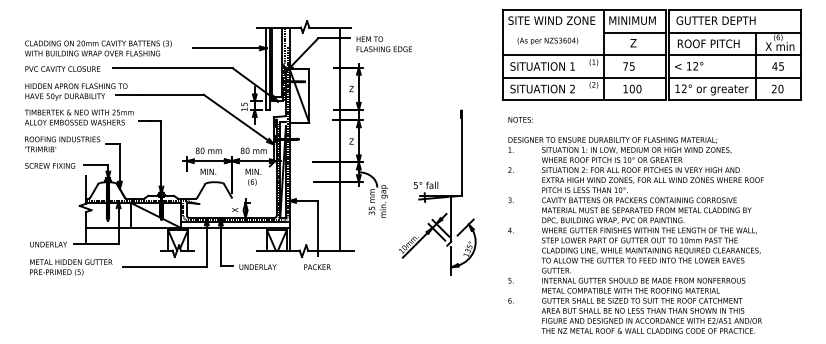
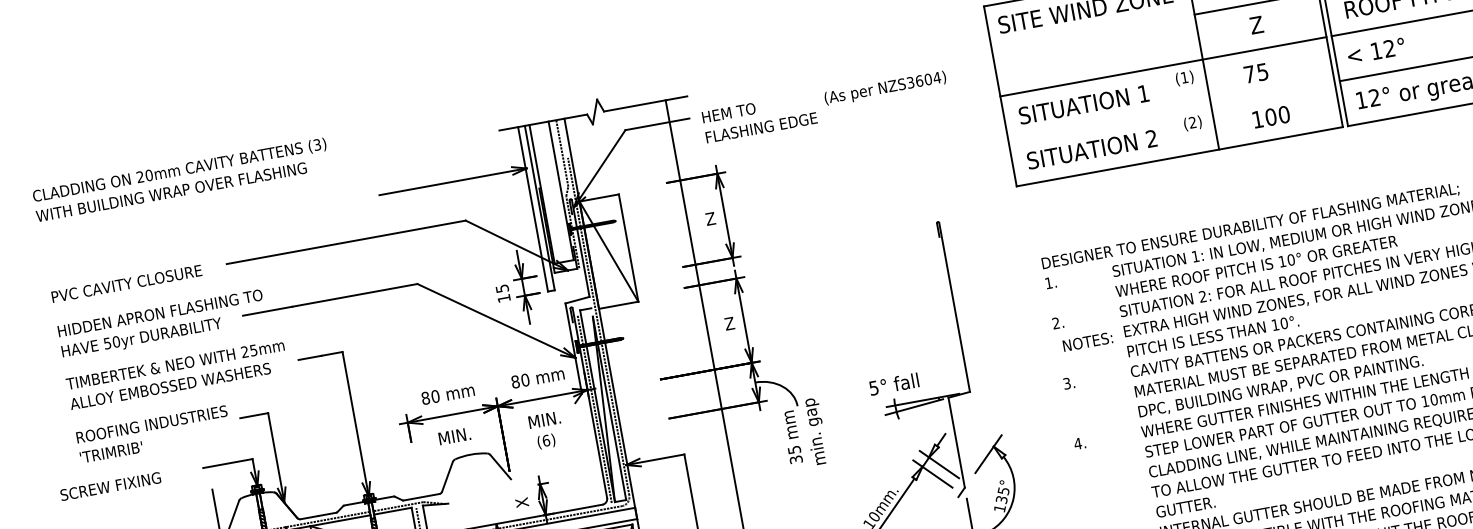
text: (547, 40) -> (884, 87), moved
text: (98, 48) -> (181, 179), moved
line: (584, 77) -> (1171, 111), removed
text: (520, 119) -> (1087, 341), moved
text: (50, 165) -> (111, 485), moved

